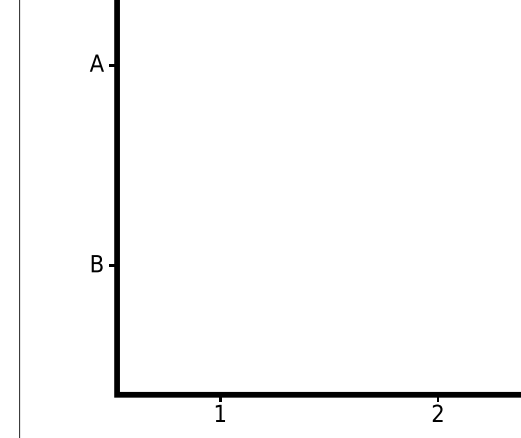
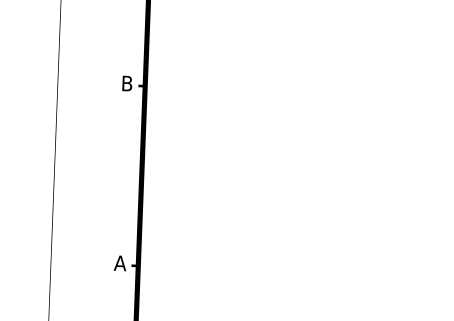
text: (96, 62) -> (126, 83), A -> B
text: (96, 263) -> (119, 263), B -> A

